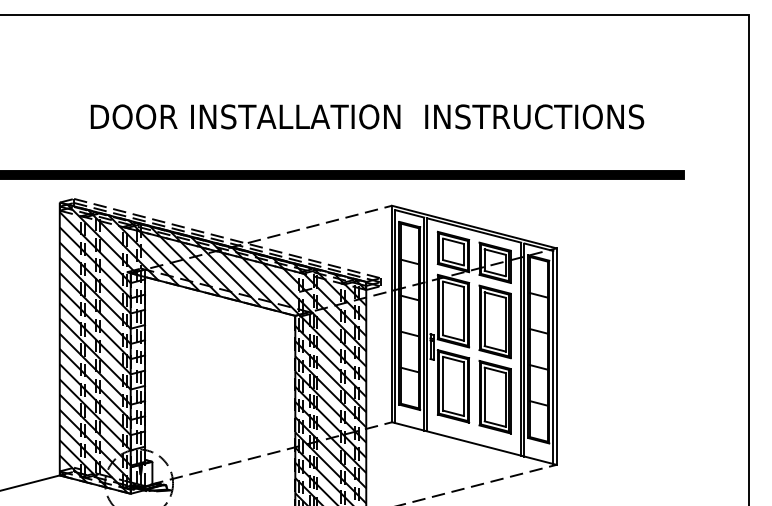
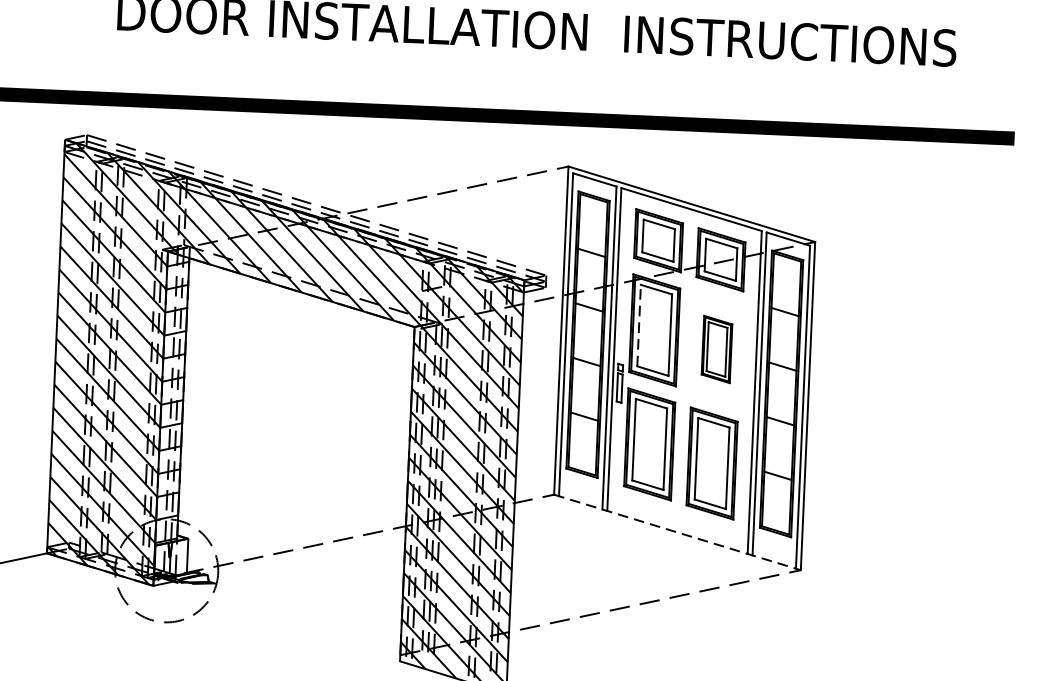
line: (443, 308) -> (639, 325), solid -> dashed
part: (494, 321) -> (716, 348), size x0.6
line: (474, 443) -> (677, 532), solid -> dashed

